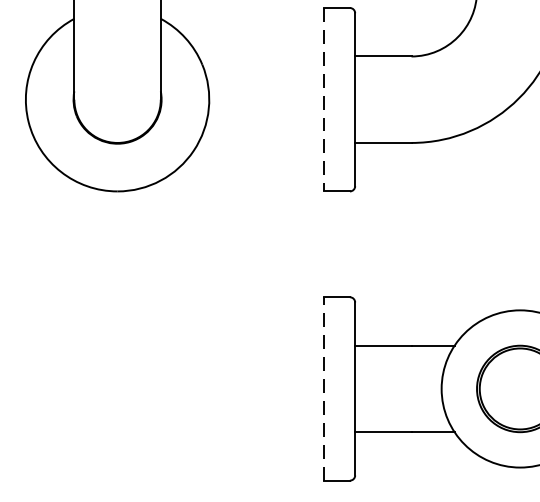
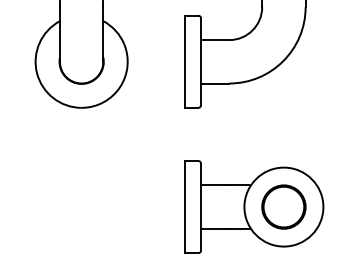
line: (324, 101) -> (185, 62), dashed -> solid
line: (324, 387) -> (185, 206), dashed -> solid

